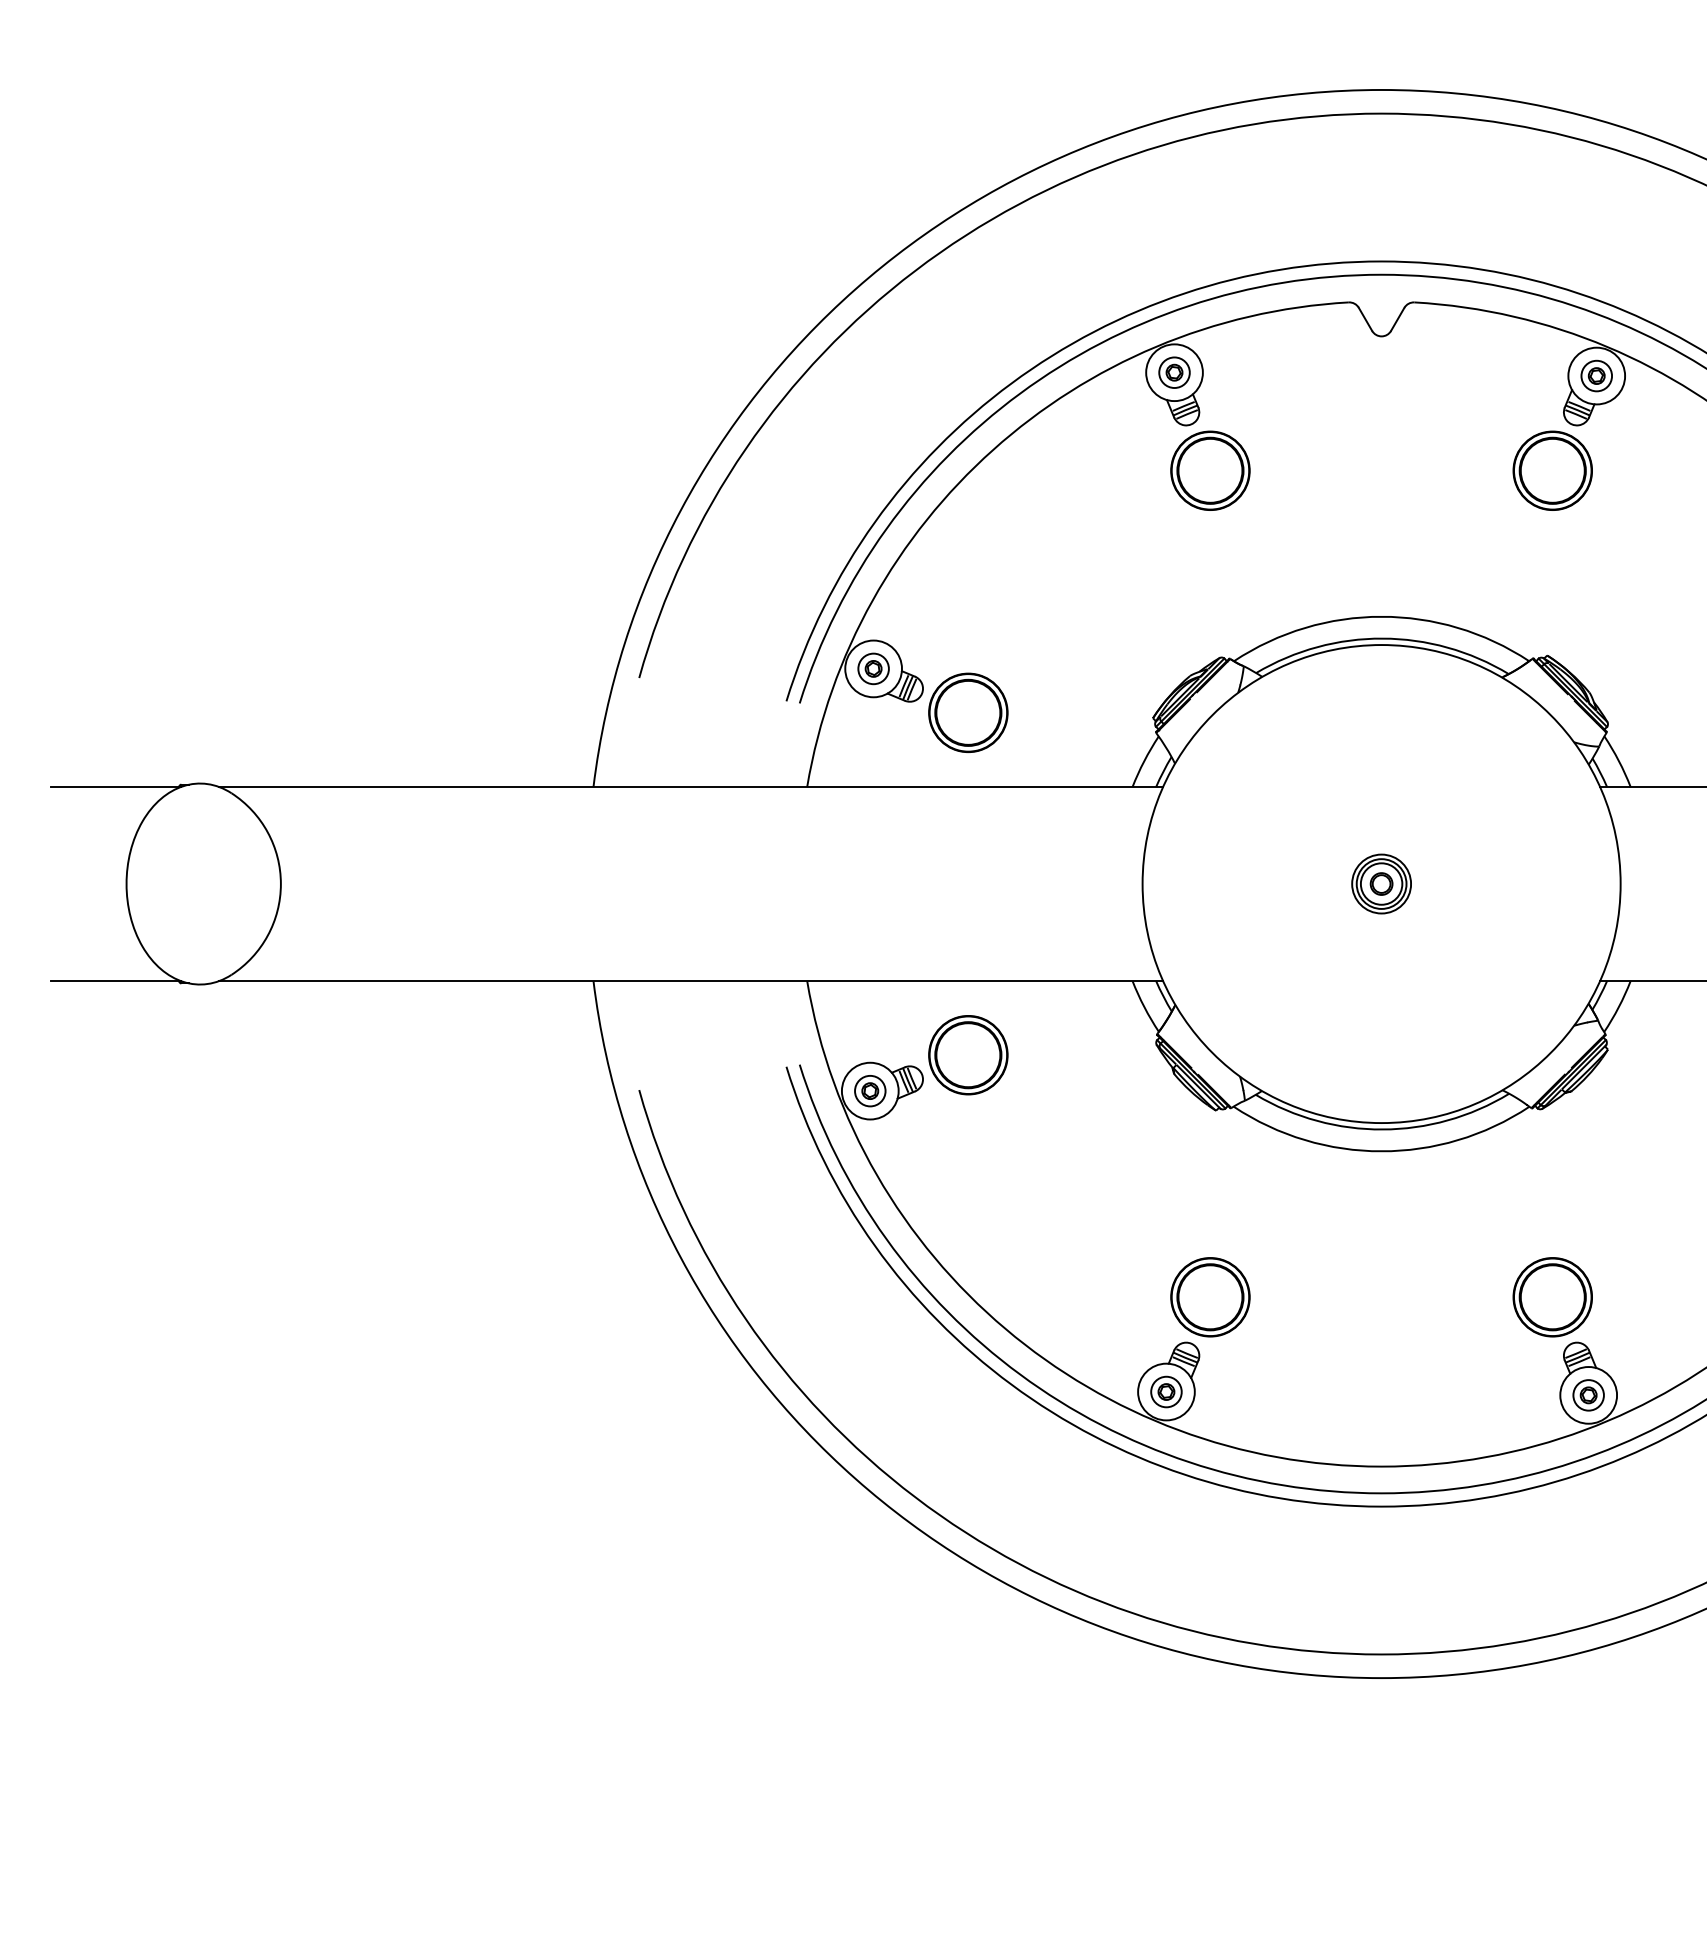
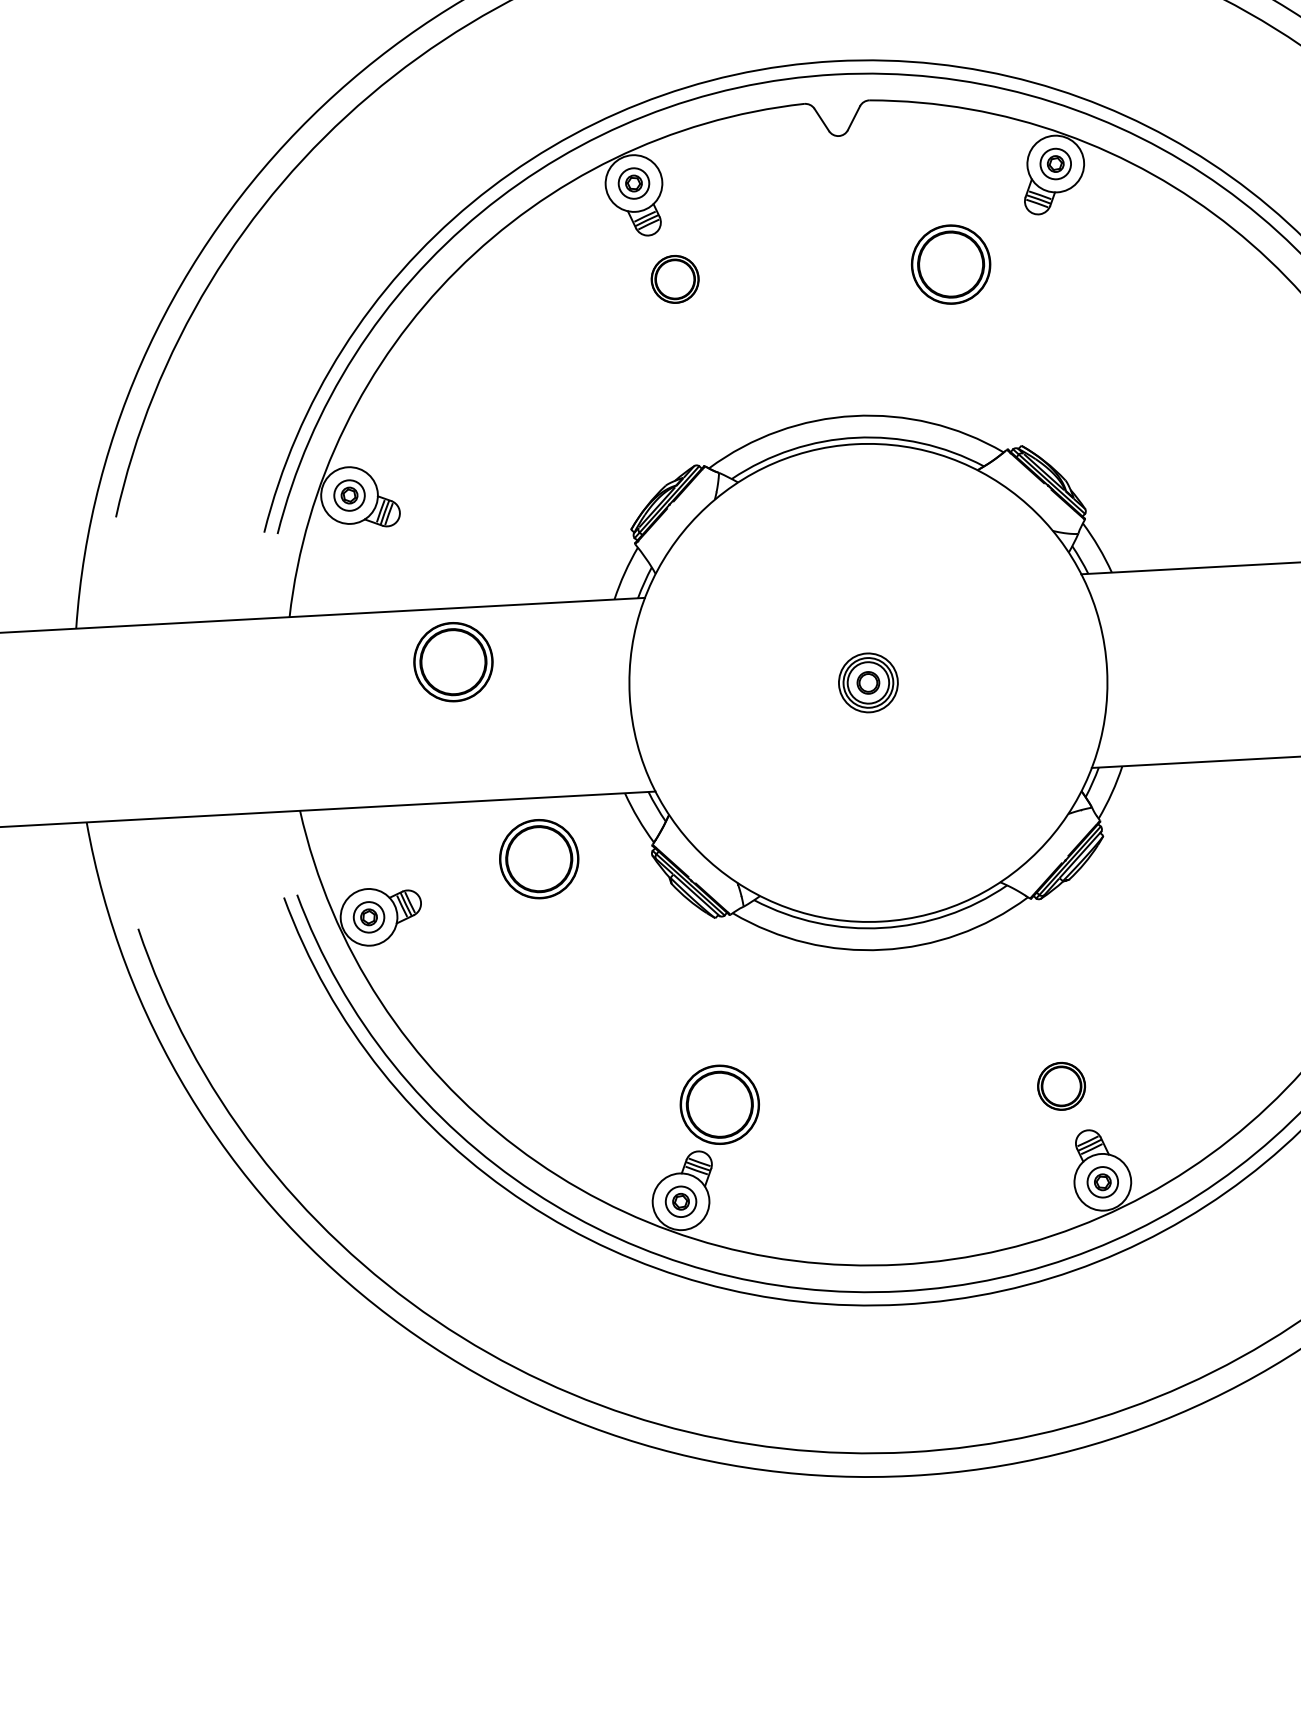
part: (1210, 470) -> (675, 279), size x0.6
part: (1552, 470) -> (950, 264), moved
part: (968, 712) -> (453, 661), moved
part: (968, 1055) -> (539, 859), moved
part: (1552, 1297) -> (1061, 1086), size x0.6

